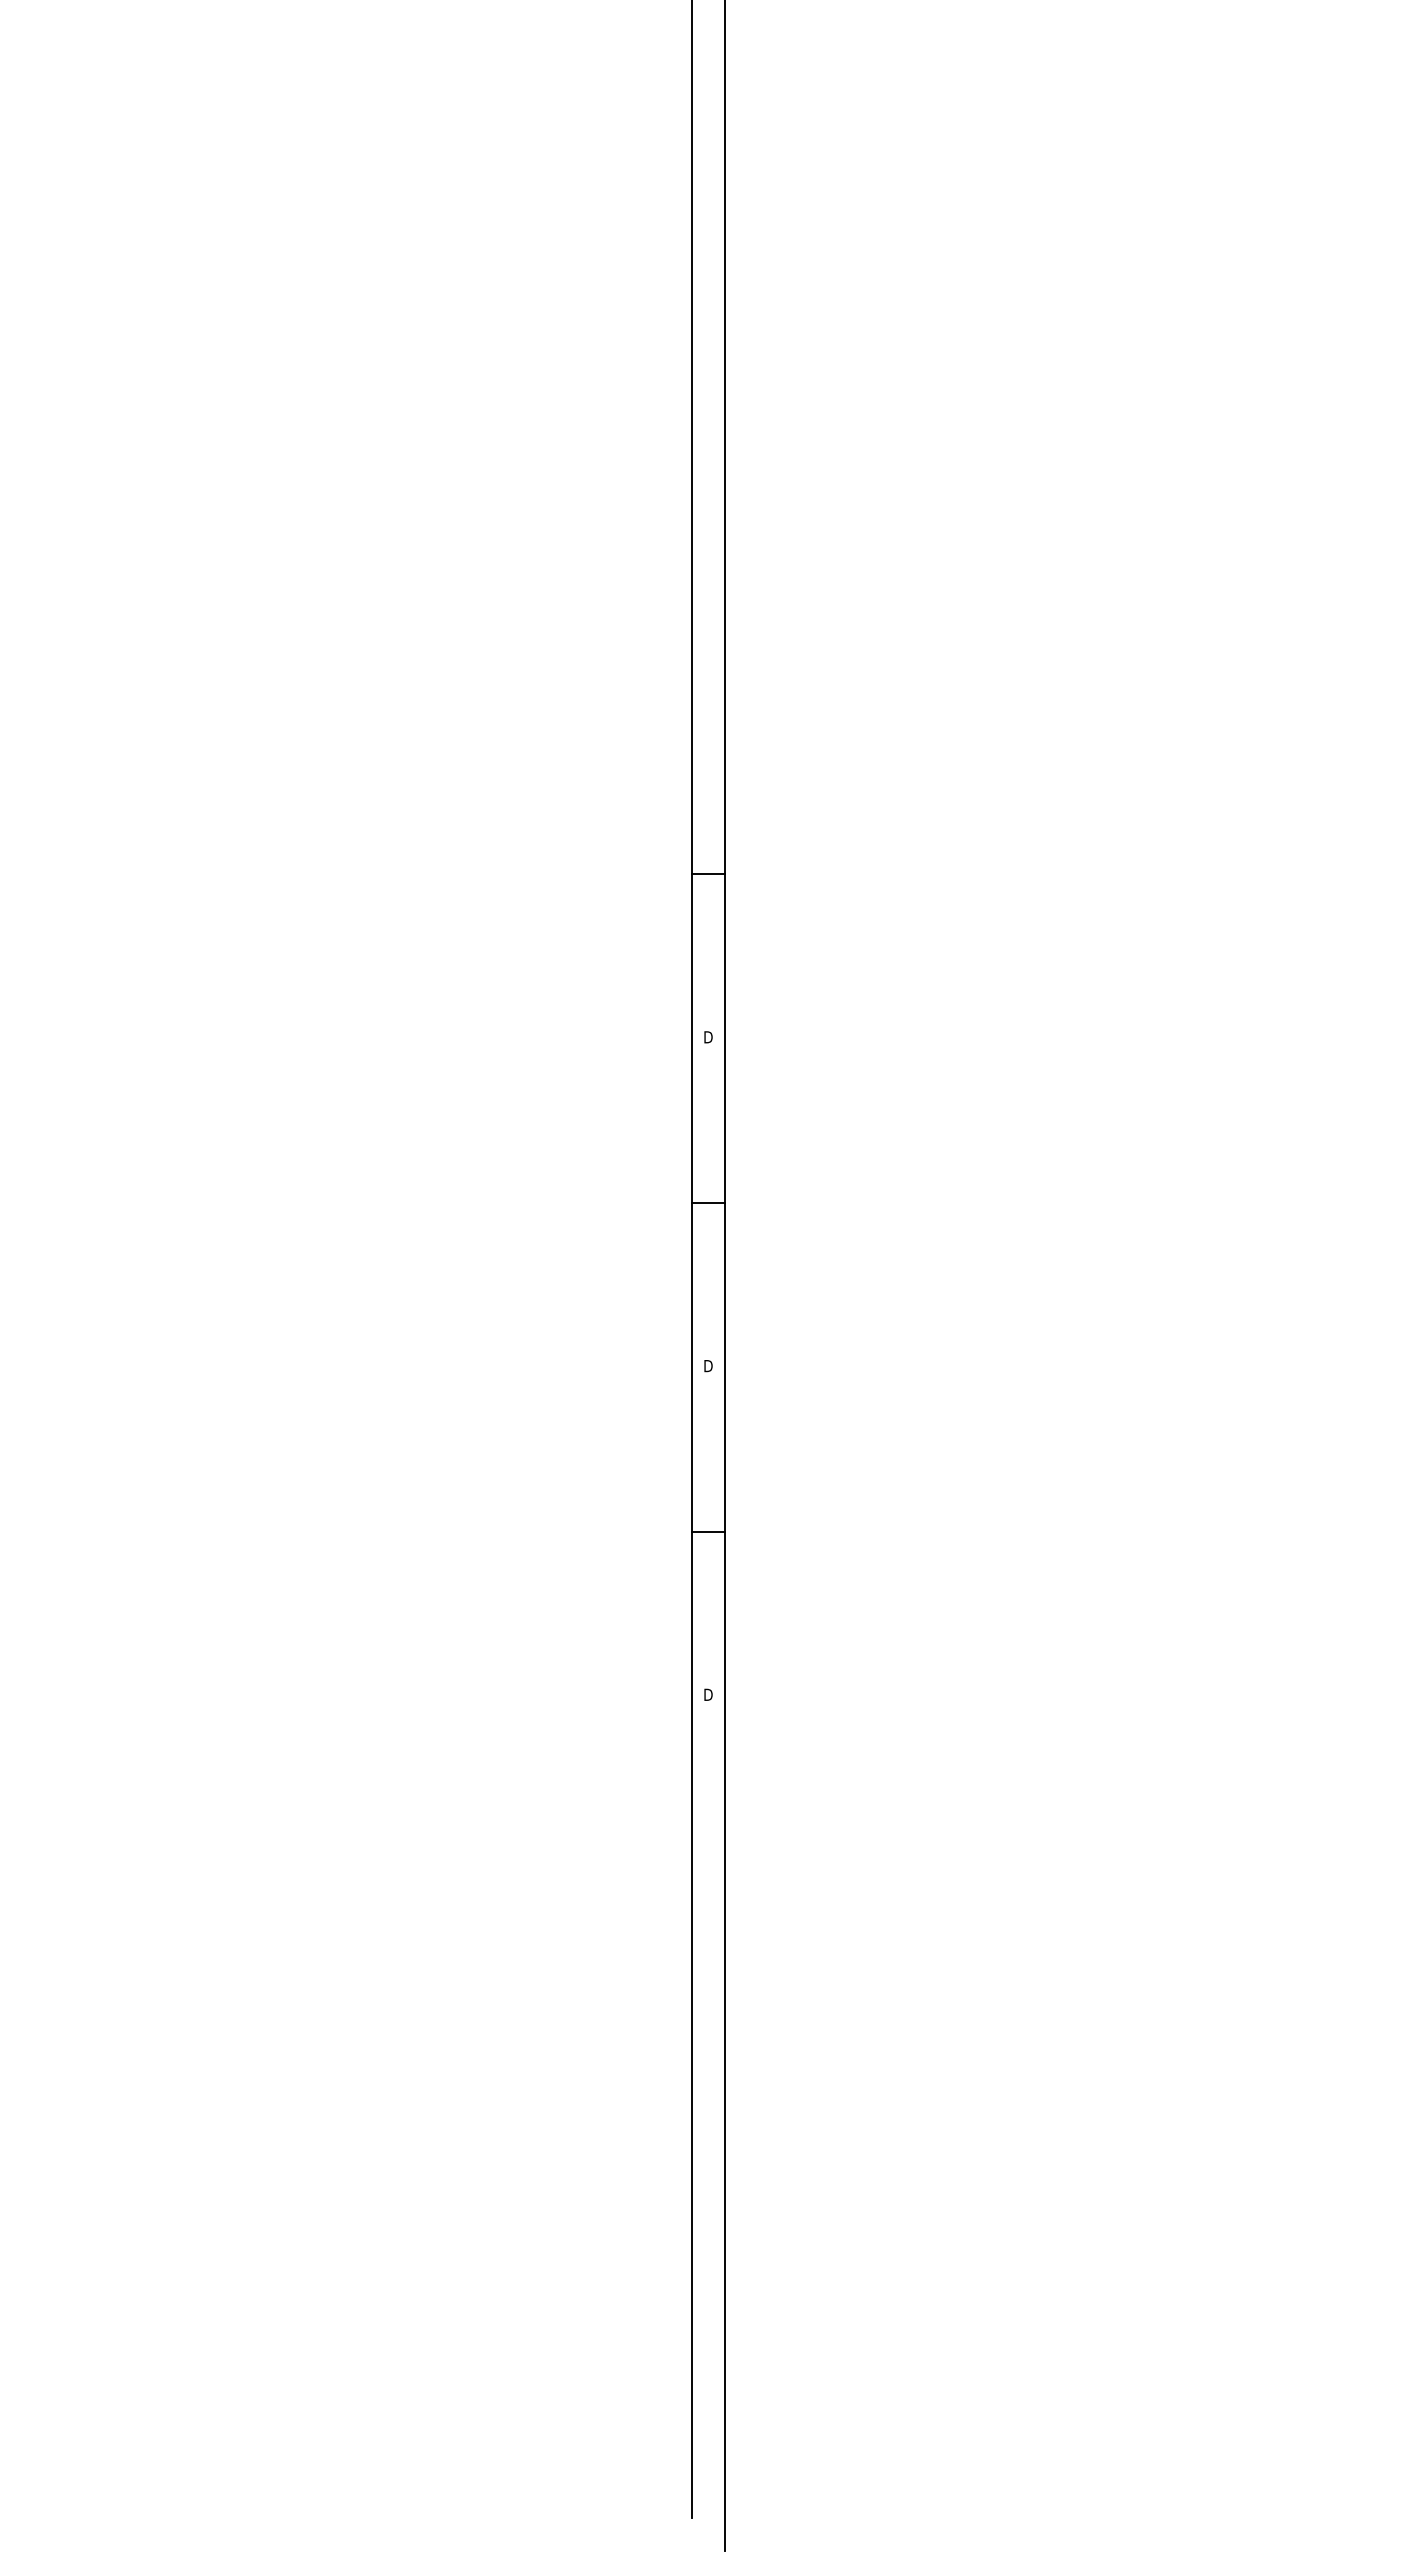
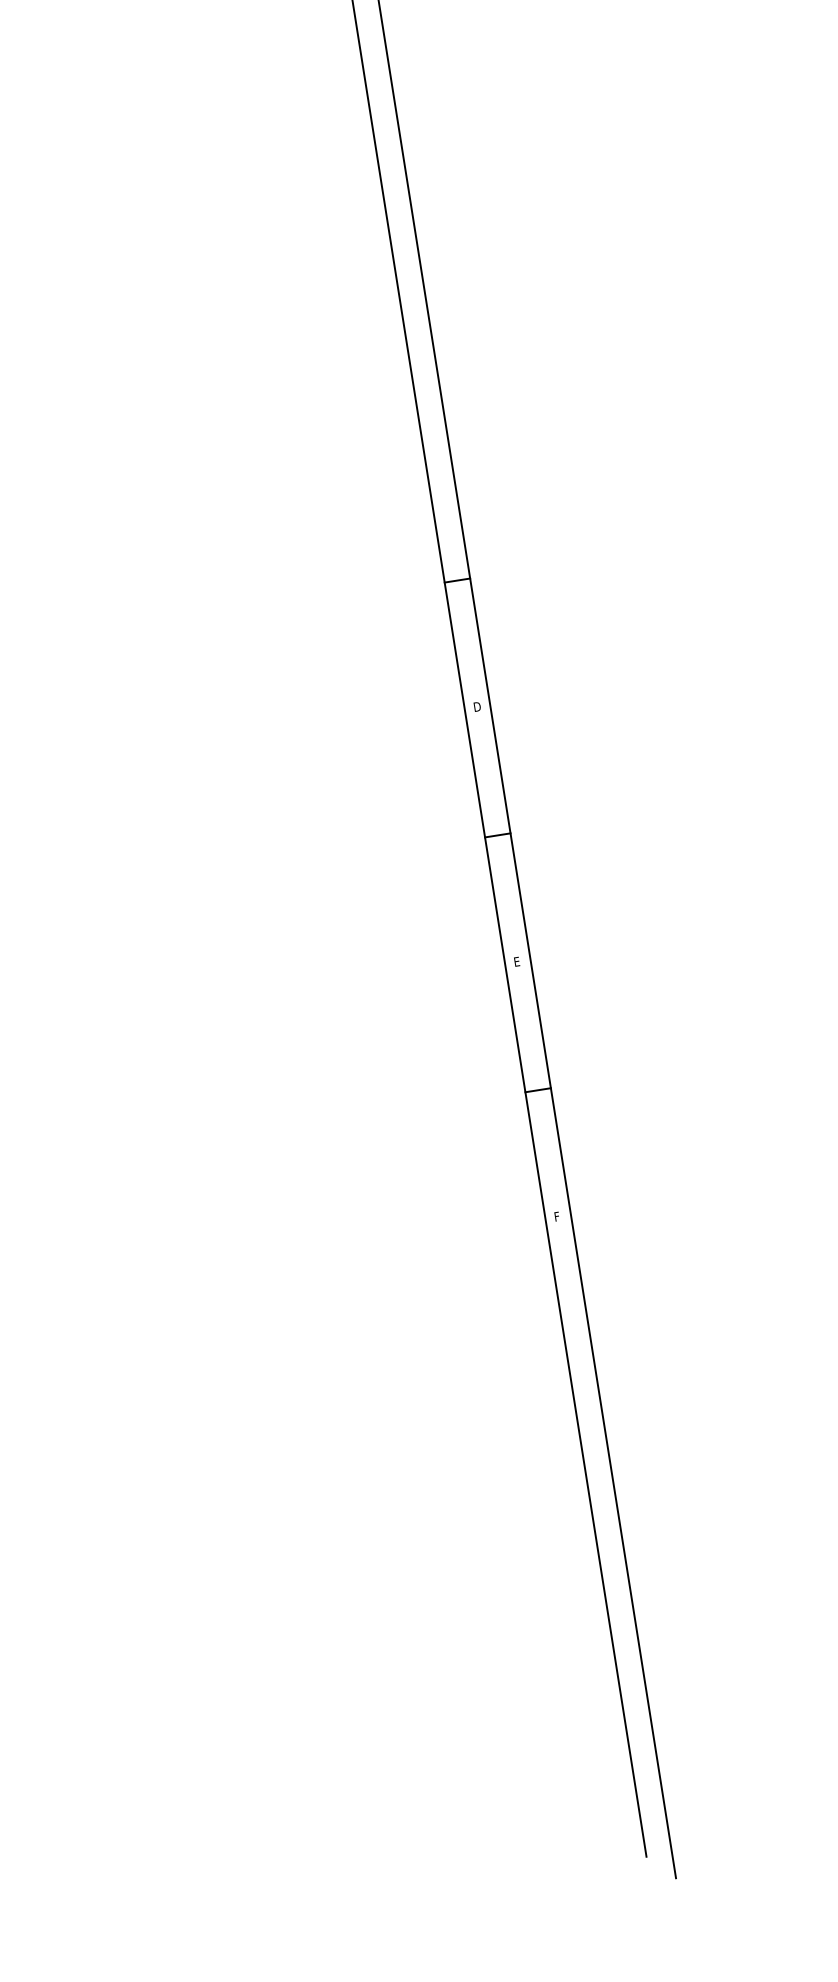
text: (708, 1366) -> (517, 962), D -> E
text: (708, 1694) -> (558, 1216), D -> F

